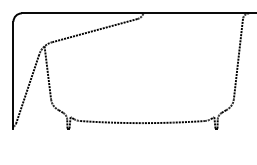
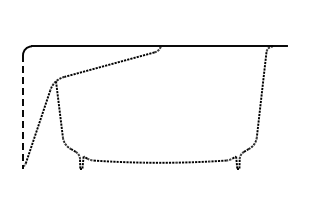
line: (13, 74) -> (23, 111), solid -> dashed

